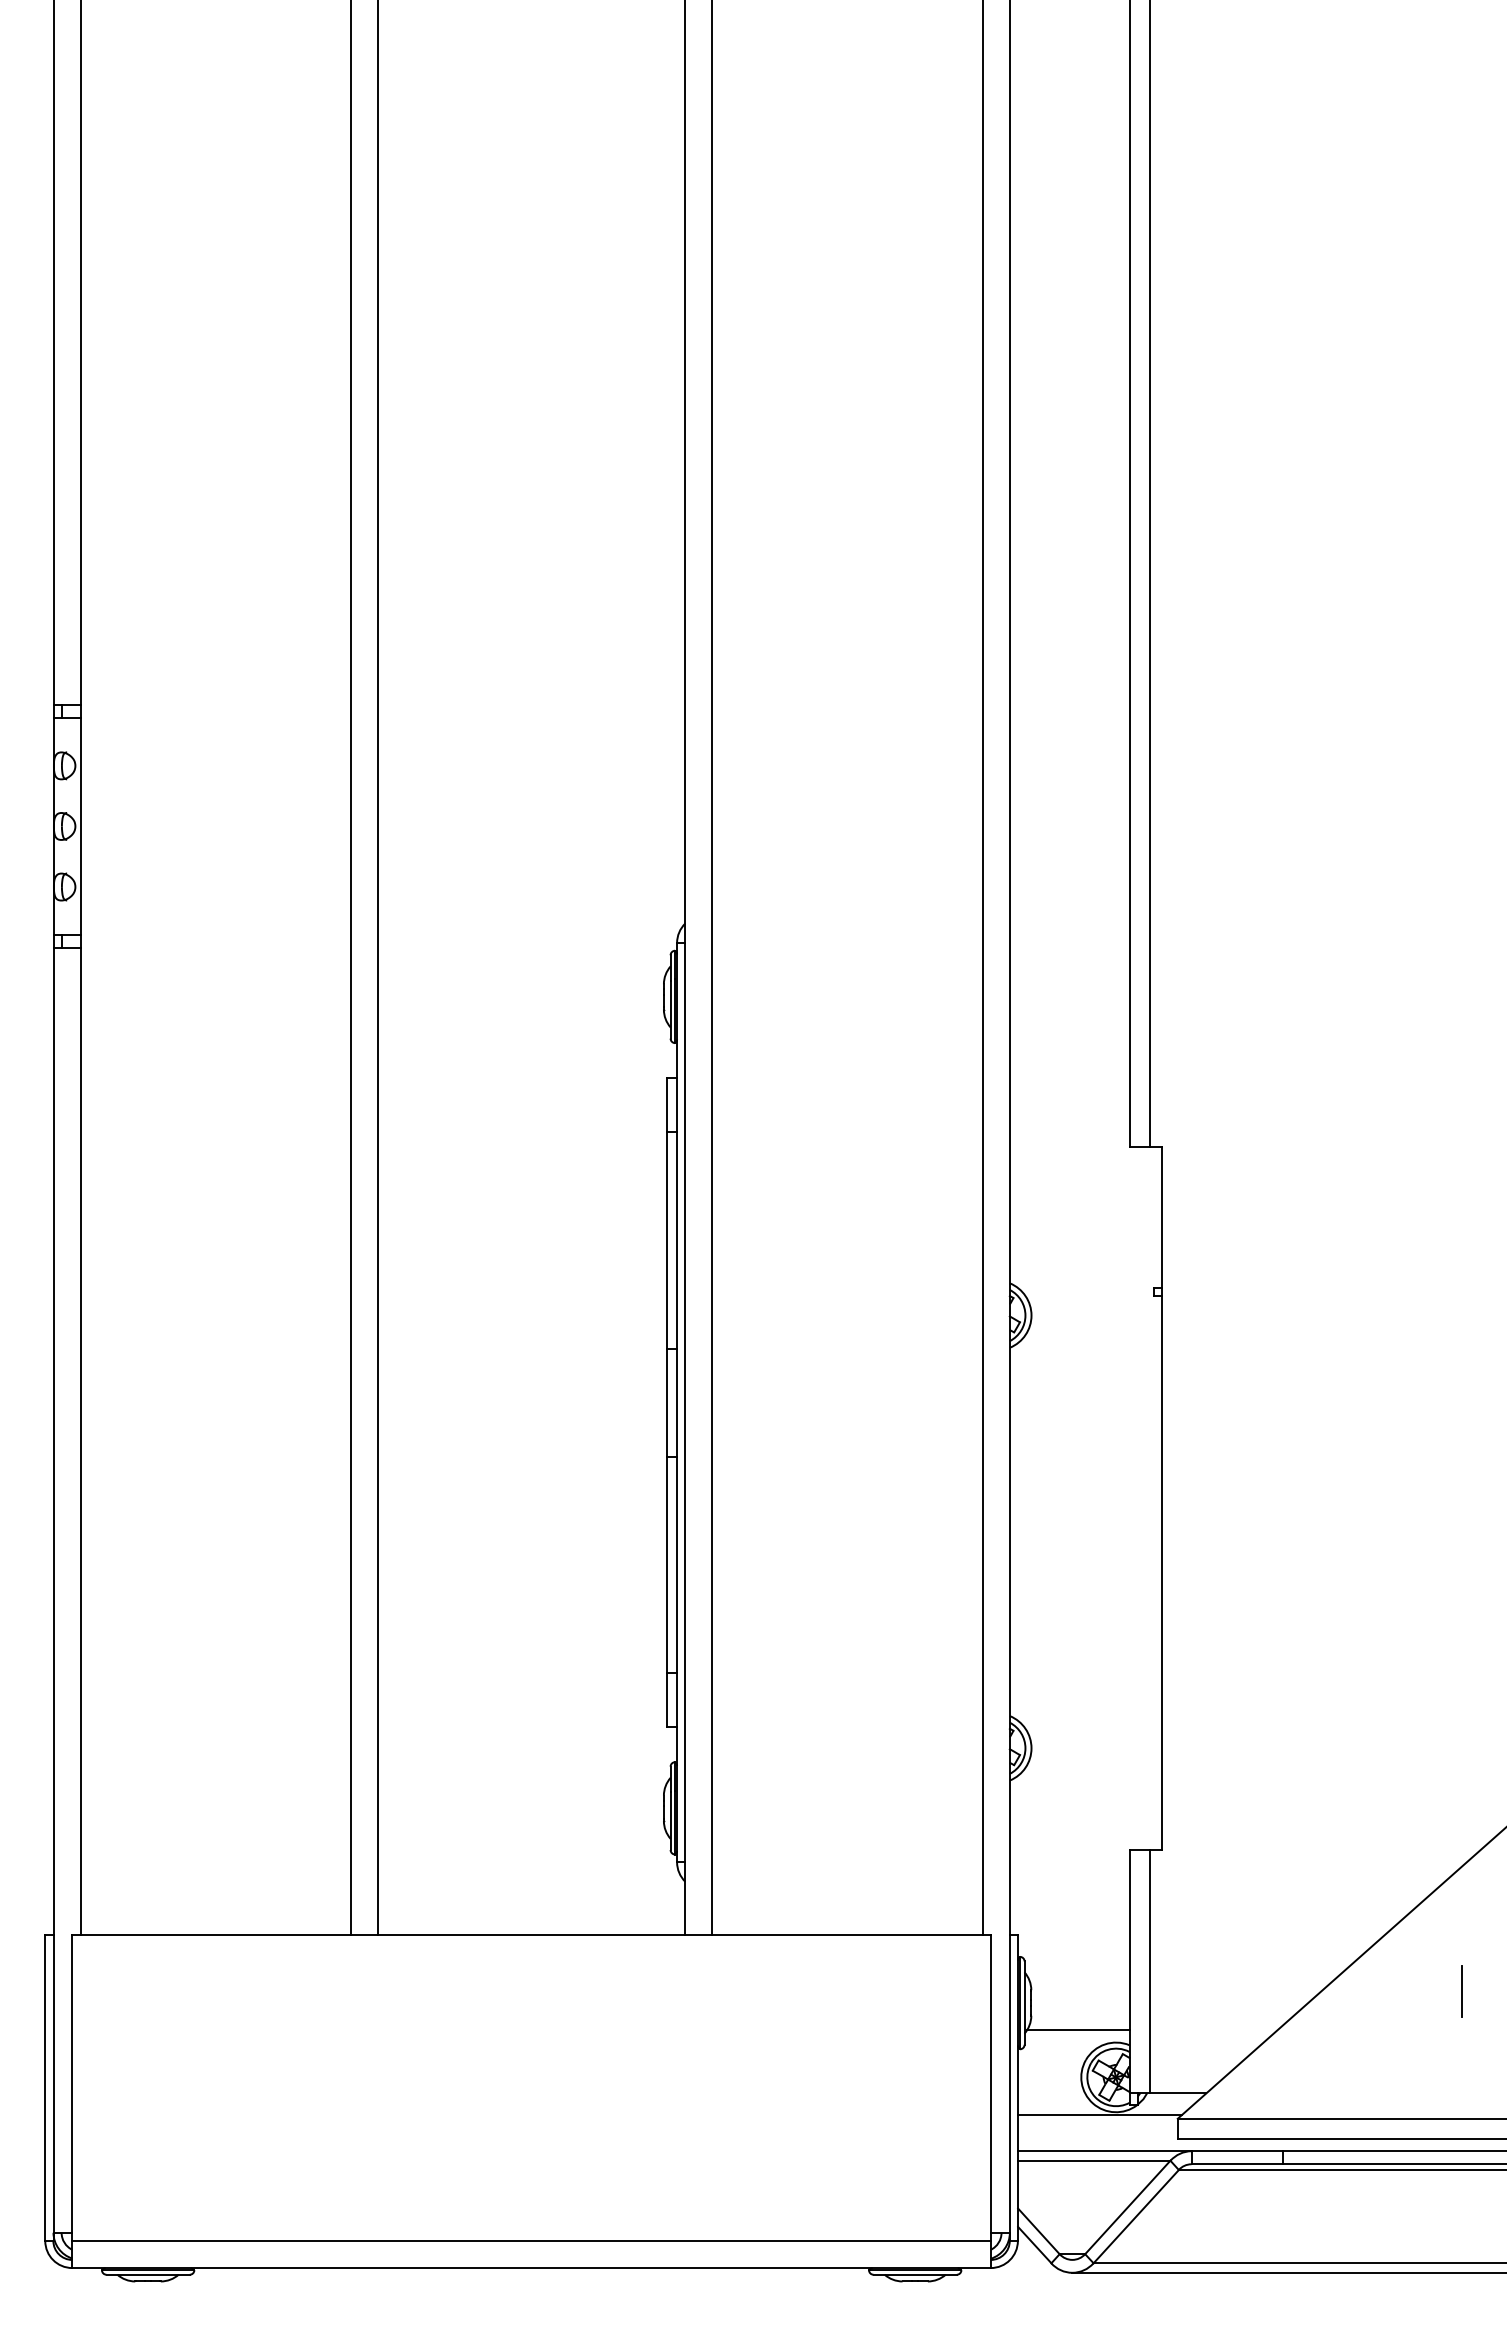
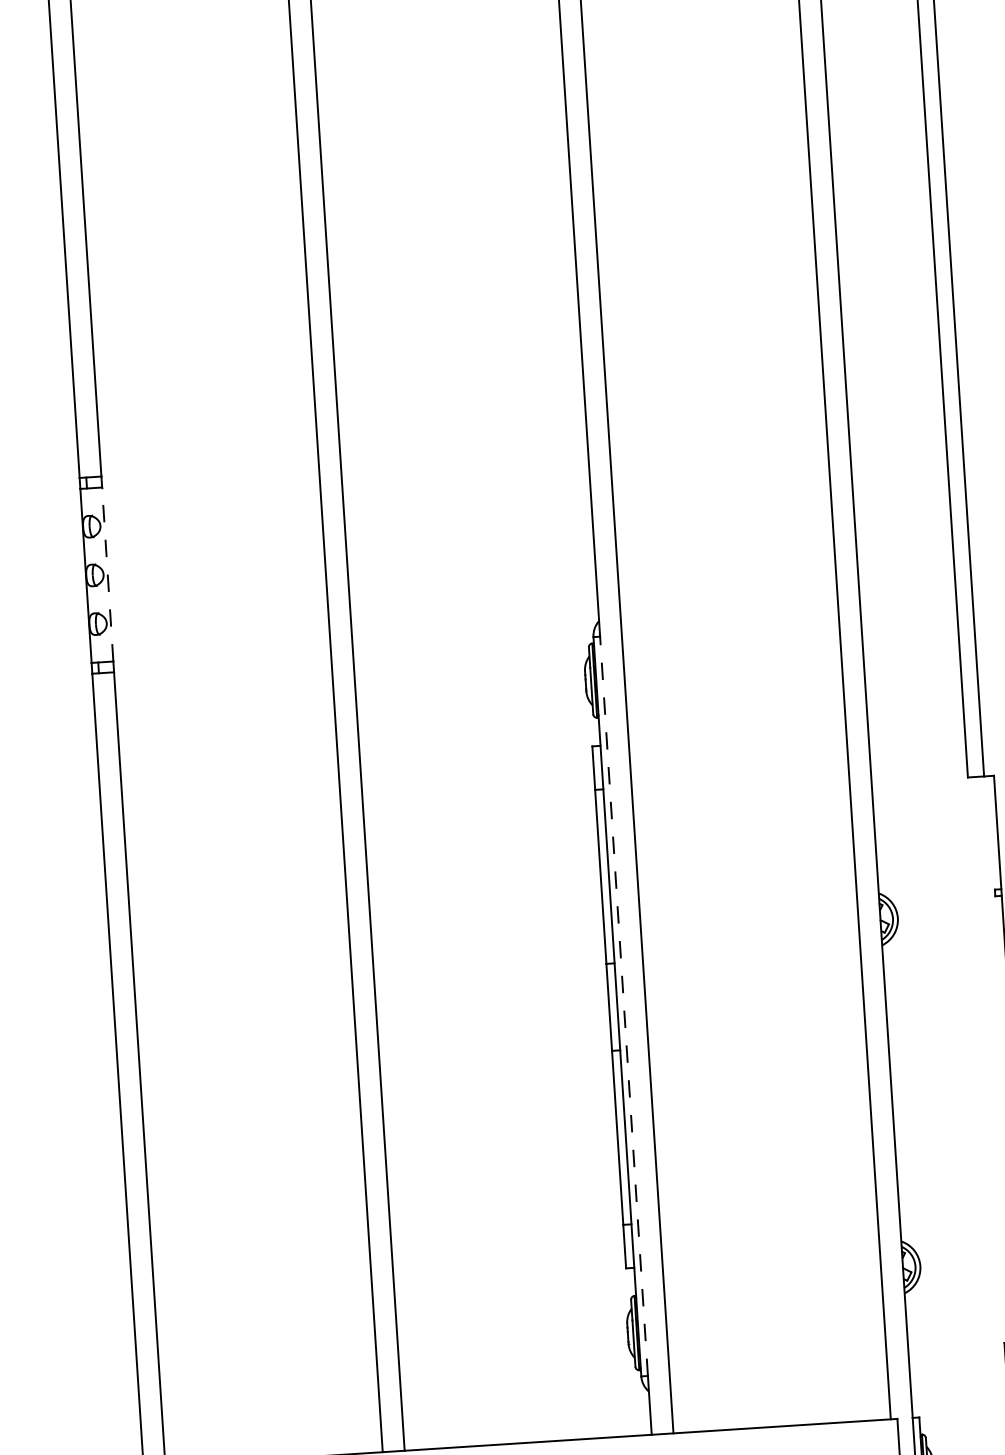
line: (80, 826) -> (107, 574), solid -> dashed
line: (685, 1402) -> (624, 1006), solid -> dashed

